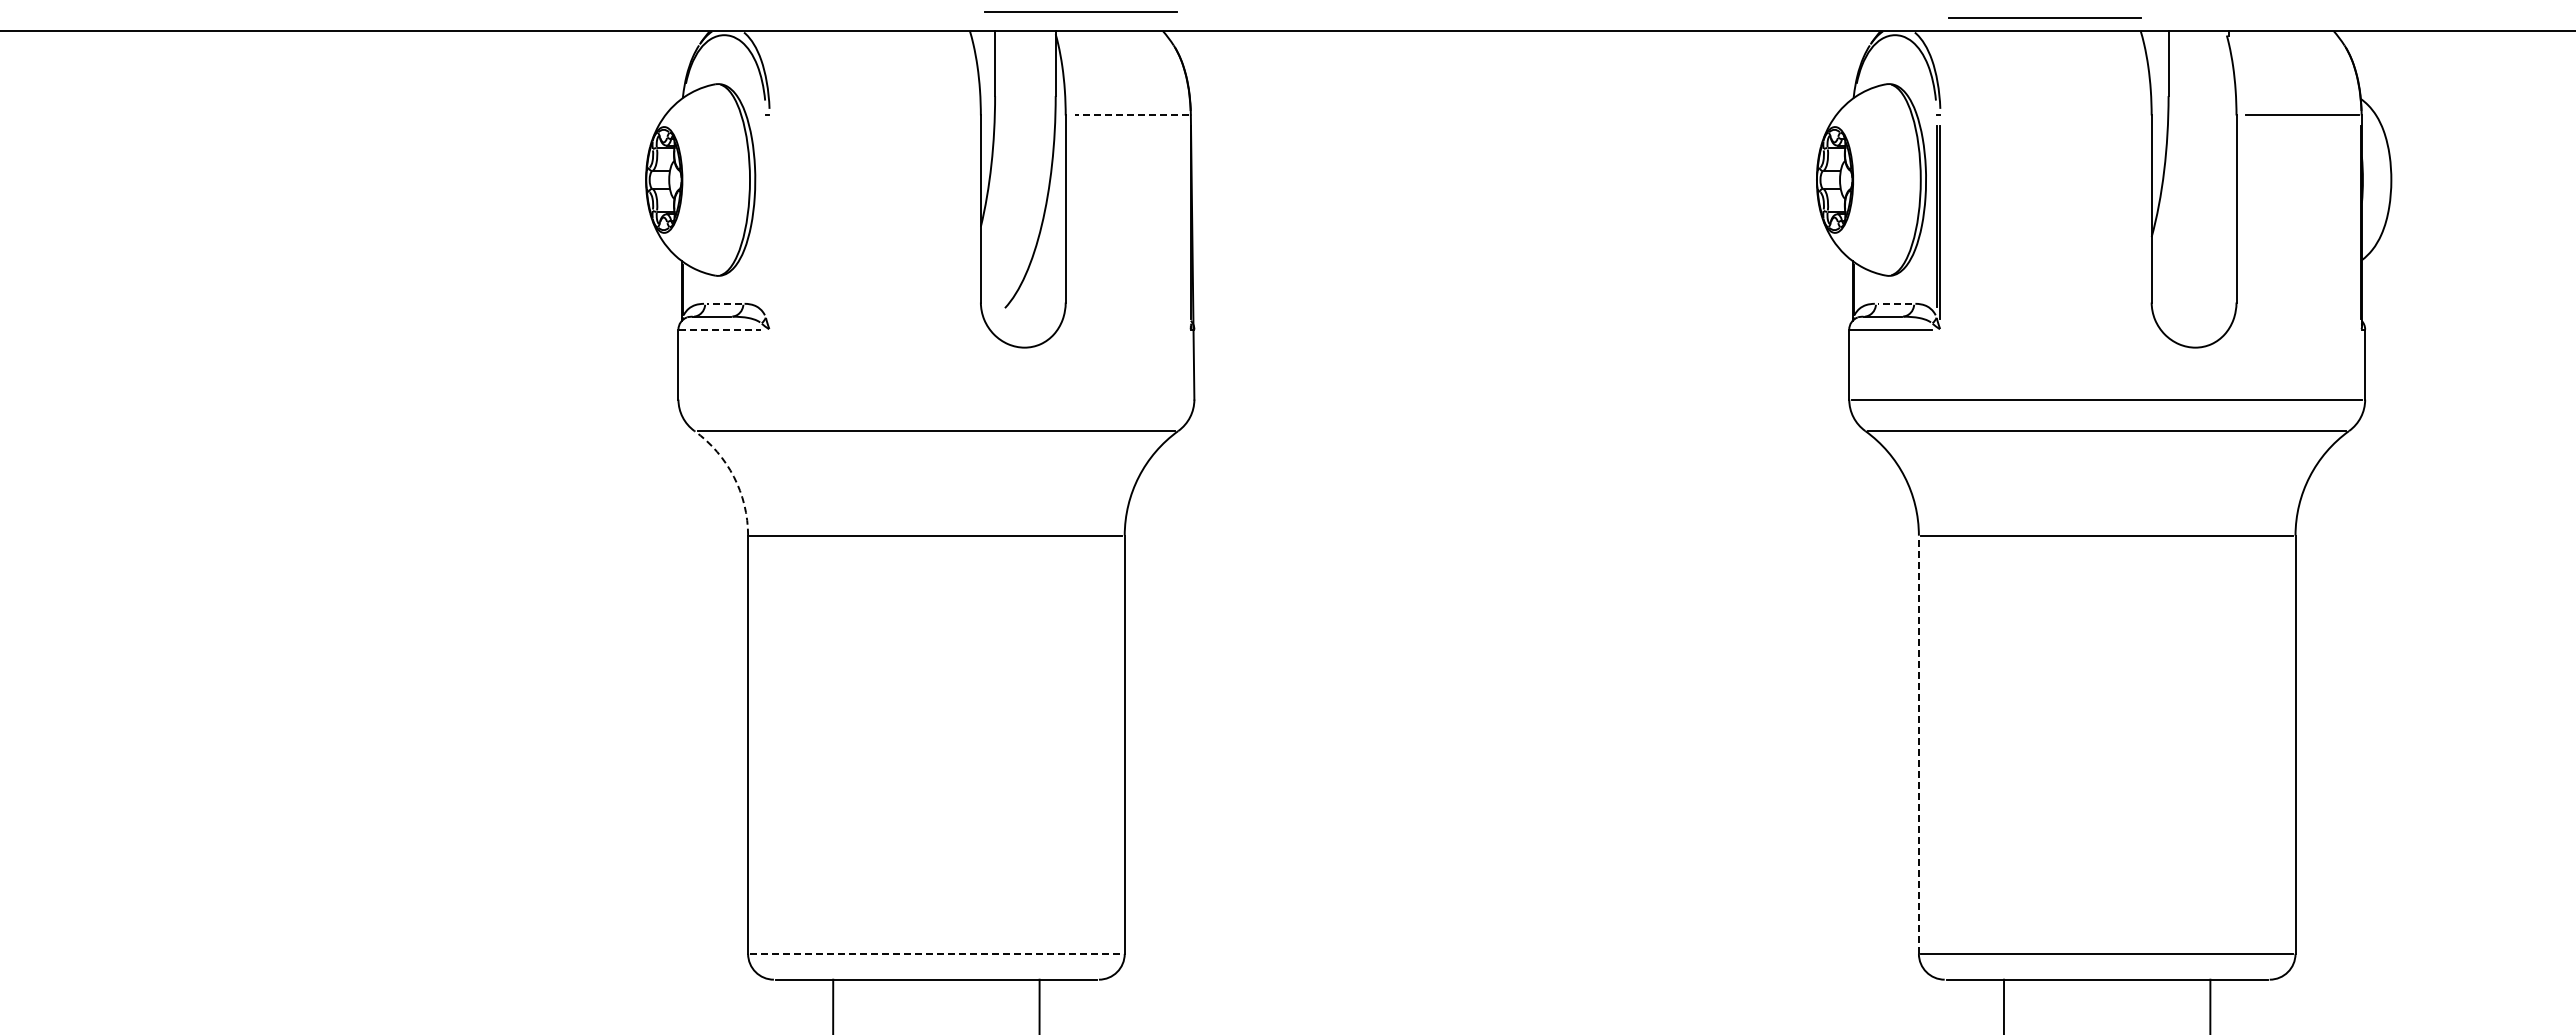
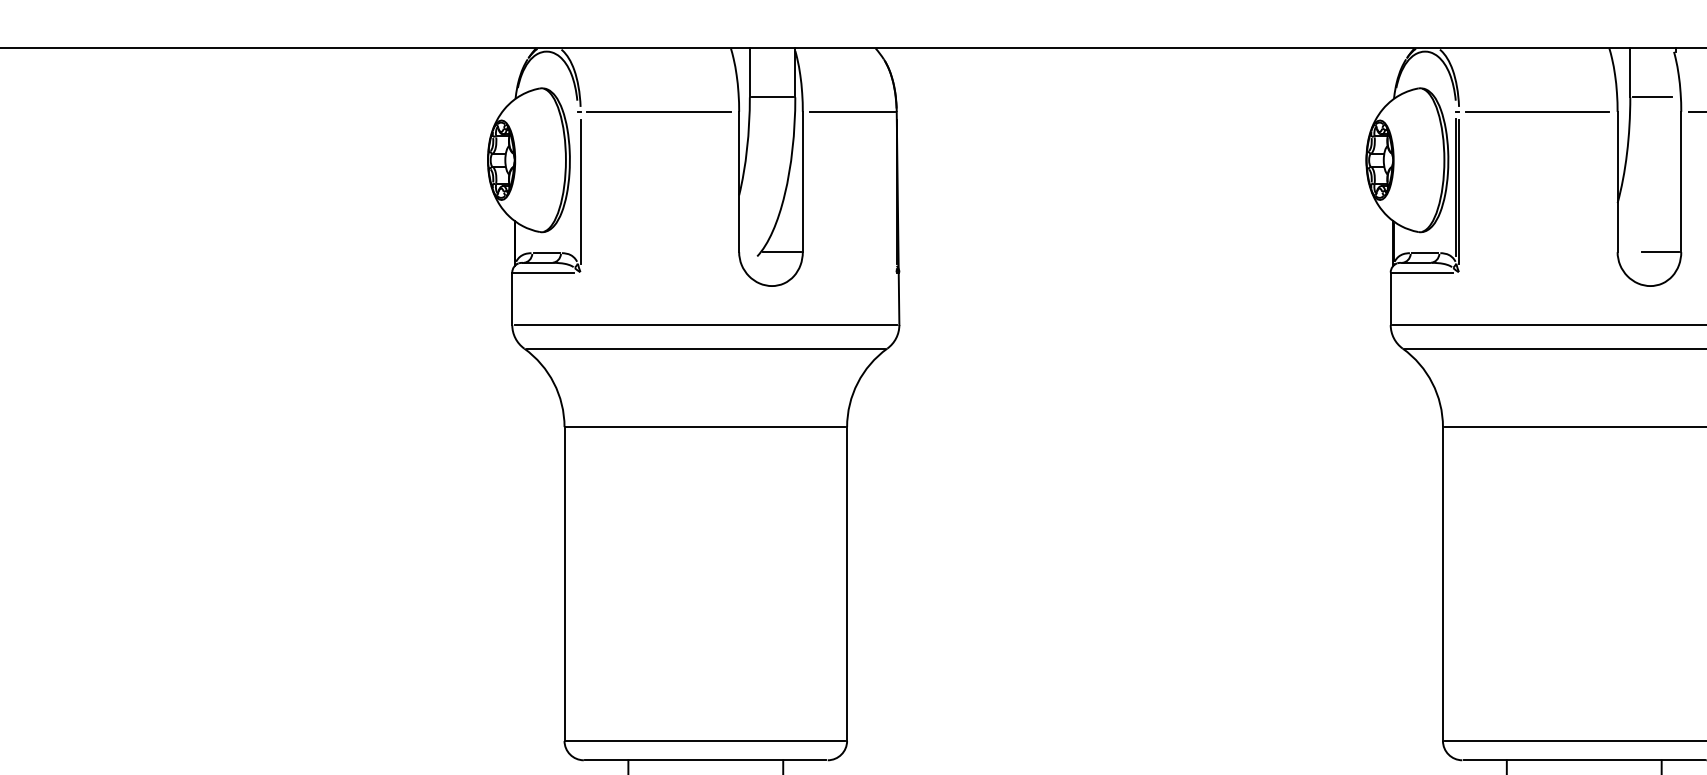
line: (1080, 11) -> (658, 111), moved
line: (2044, 17) -> (1537, 111), moved
line: (1025, 96) -> (772, 97), added
line: (2197, 96) -> (1652, 97), added
line: (1131, 115) -> (852, 111), dashed -> solid
line: (769, 222) -> (580, 192), added
line: (1037, 302) -> (781, 252), added
line: (2208, 302) -> (1660, 252), added
line: (723, 303) -> (546, 252), dashed -> solid
line: (1894, 303) -> (1424, 252), dashed -> solid
line: (720, 329) -> (543, 272), dashed -> solid
line: (936, 399) -> (705, 324), added
arc: (733, 476) -> (553, 382), dashed -> solid
line: (1918, 744) -> (1442, 583), dashed -> solid
line: (936, 953) -> (705, 740), dashed -> solid

